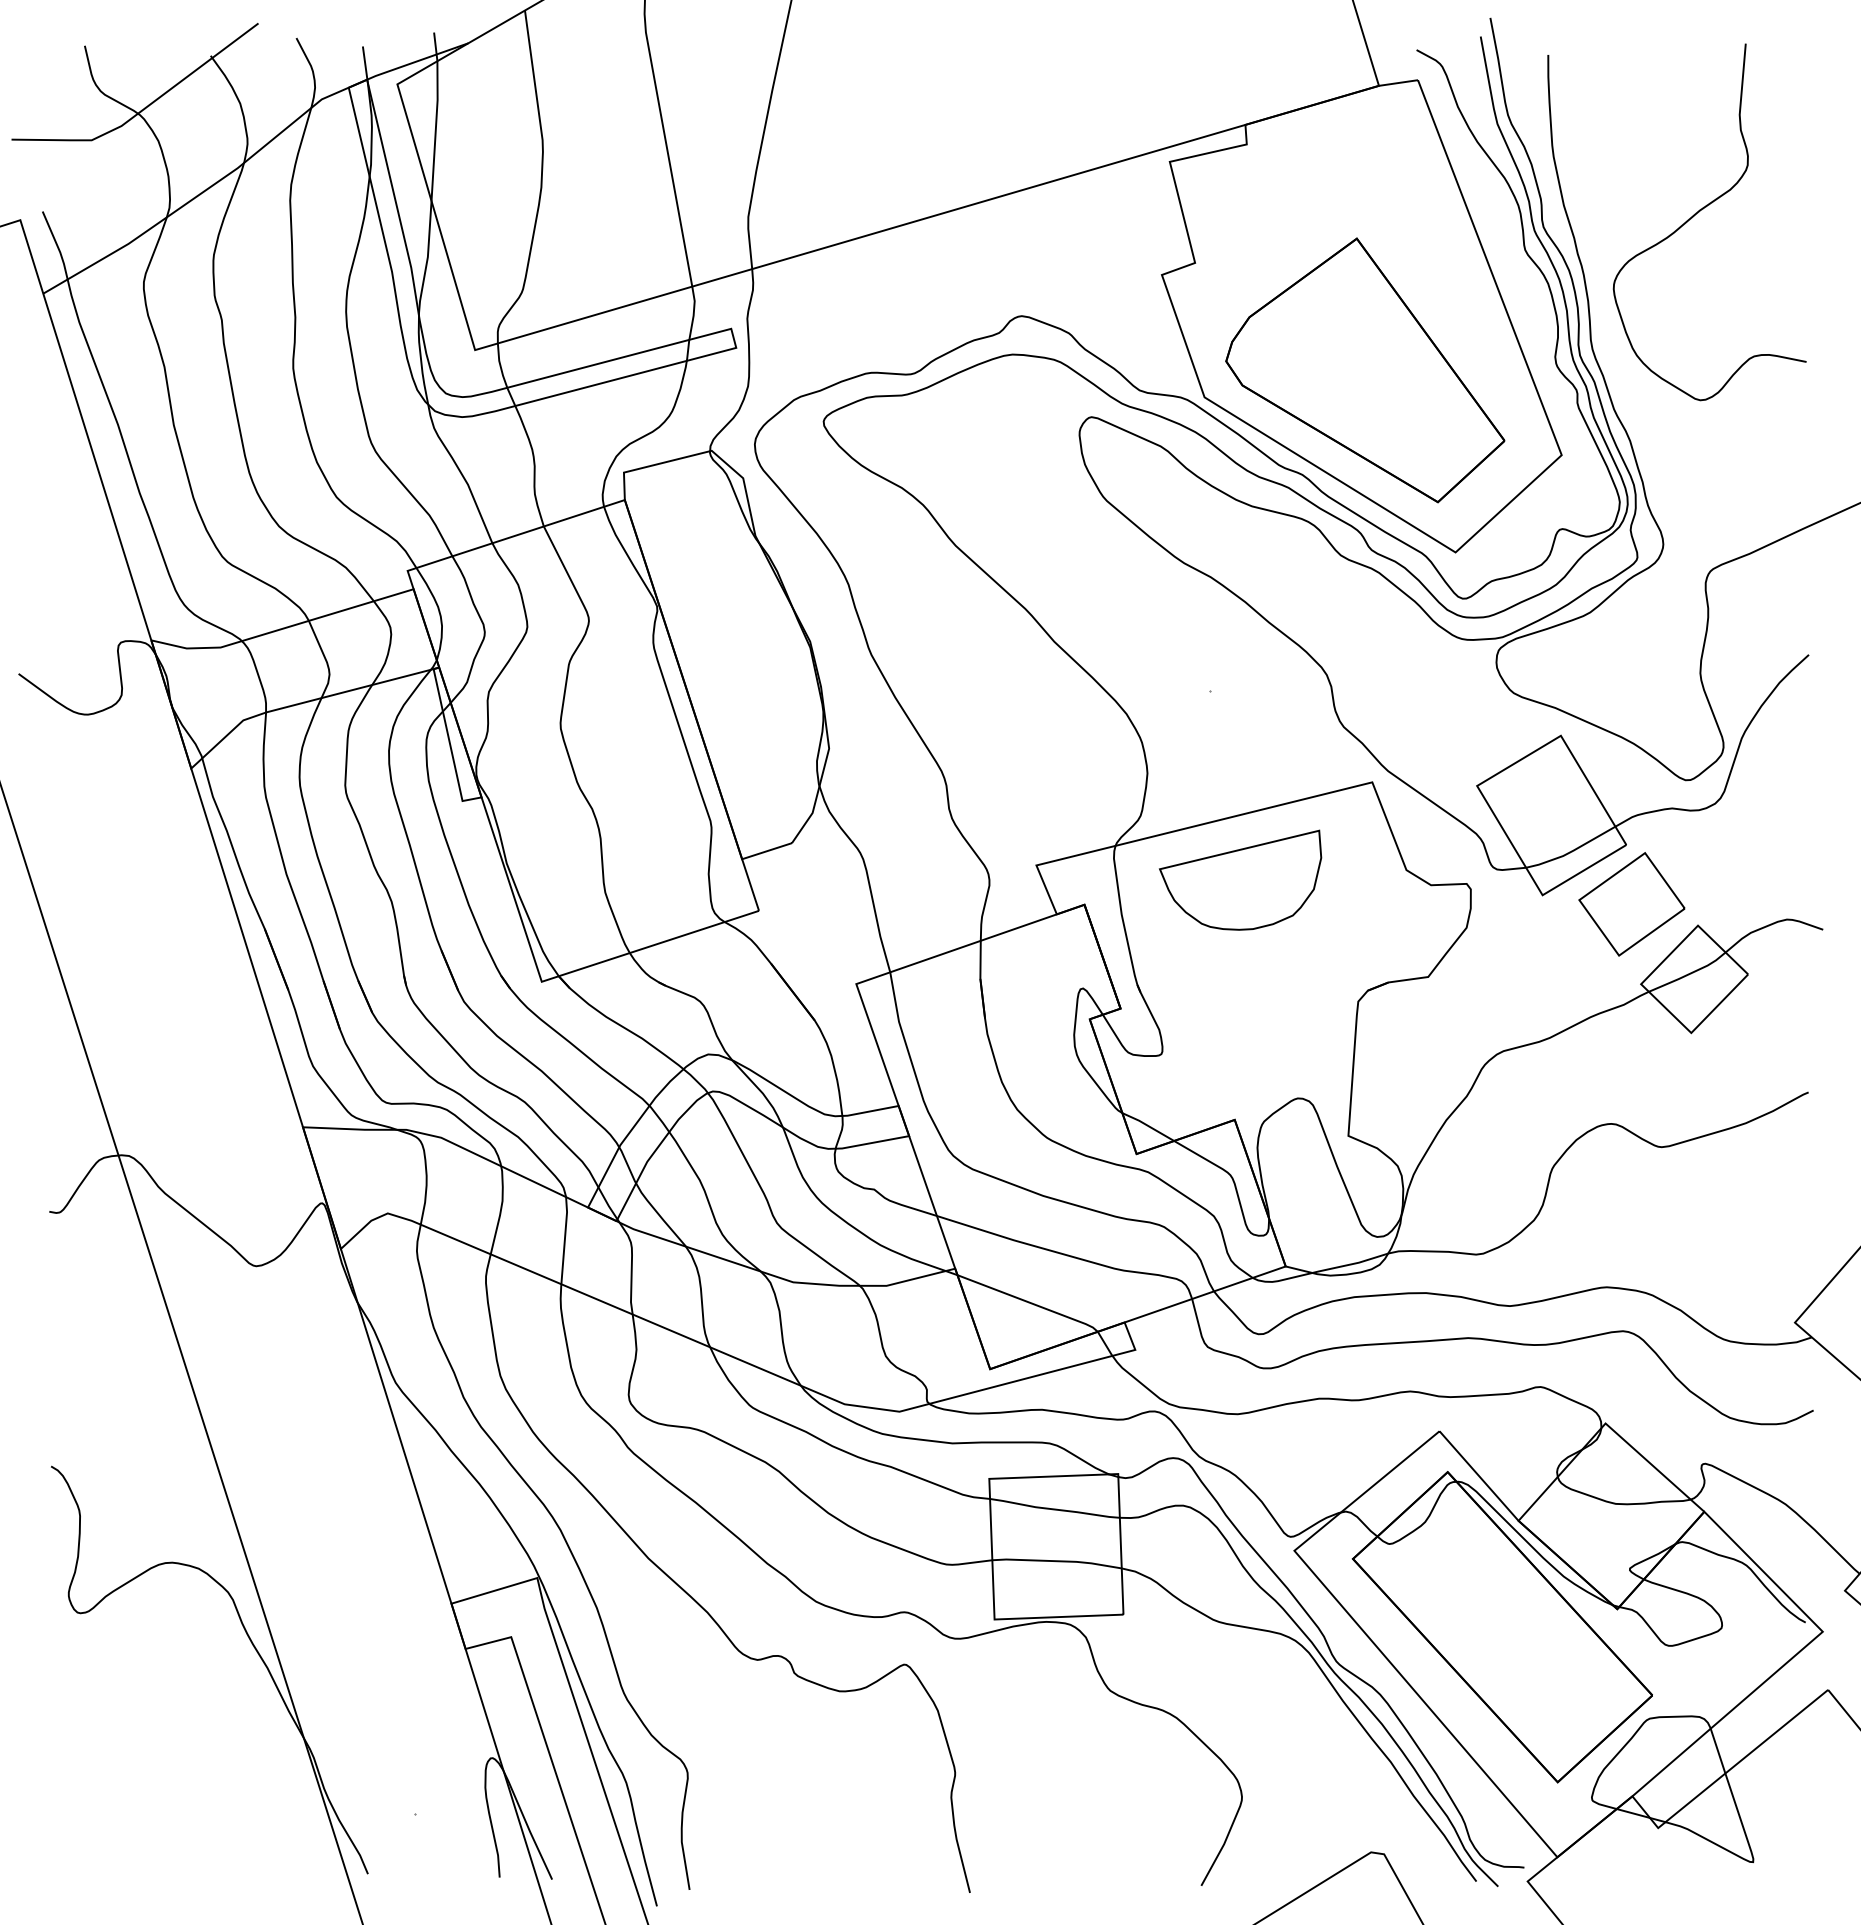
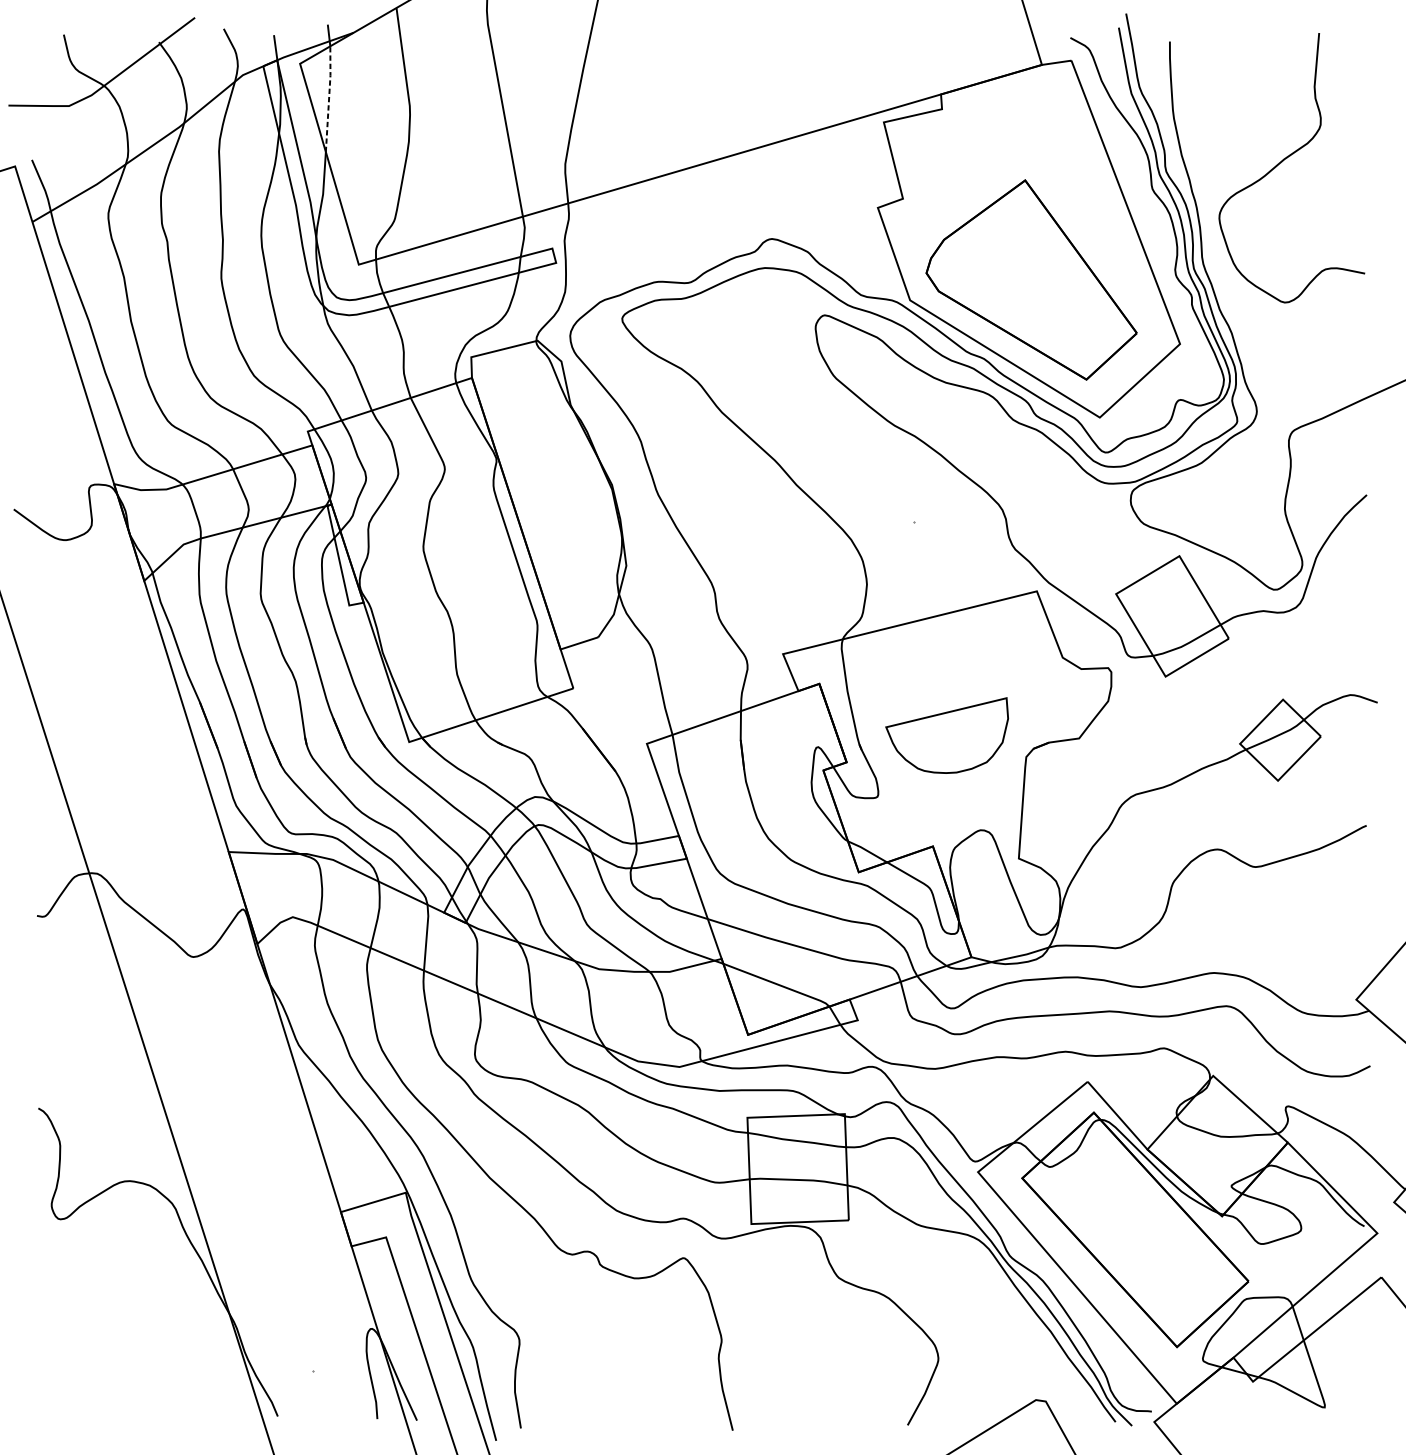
line: (435, 130) -> (328, 98), solid -> dashed
part: (1240, 879) -> (947, 735), moved
part: (1631, 904) -> (1232, 683), removed

